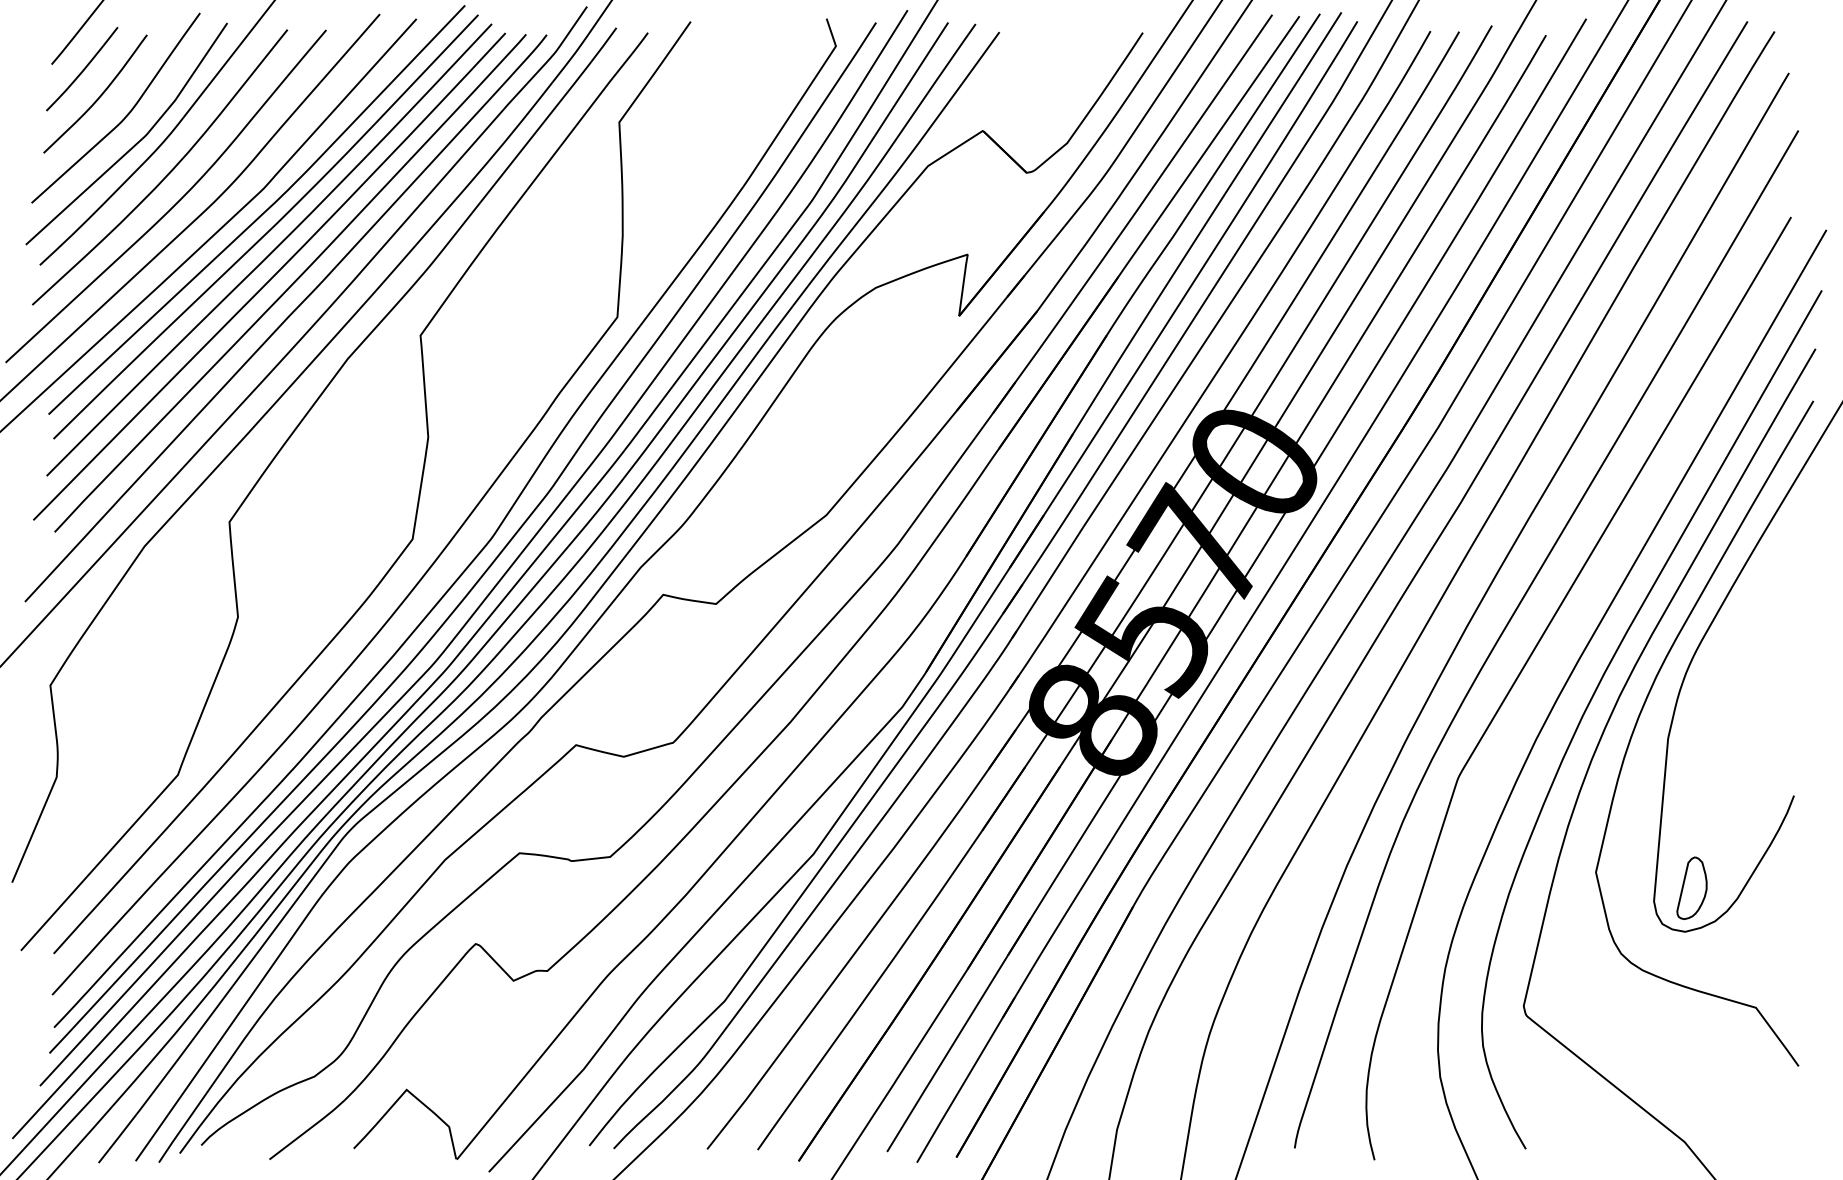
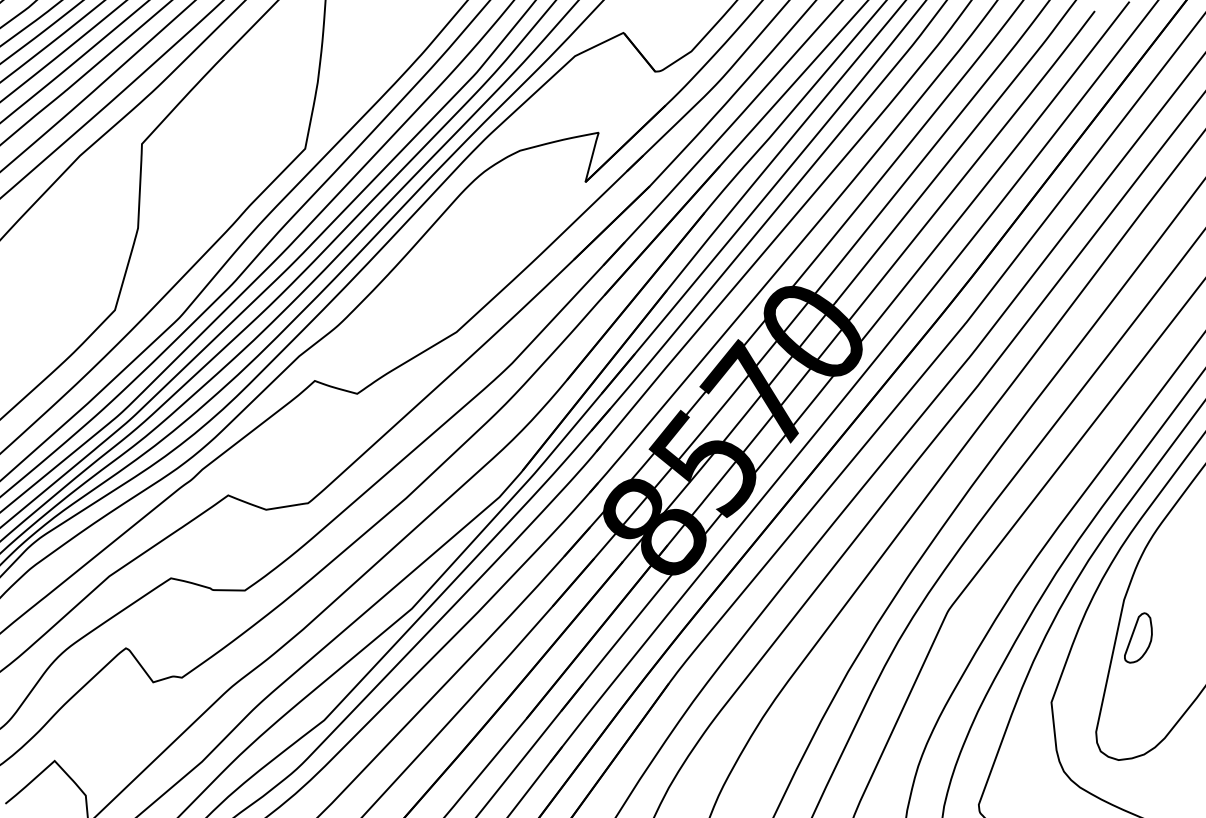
part: (1691, 888) -> (1138, 638), moved

